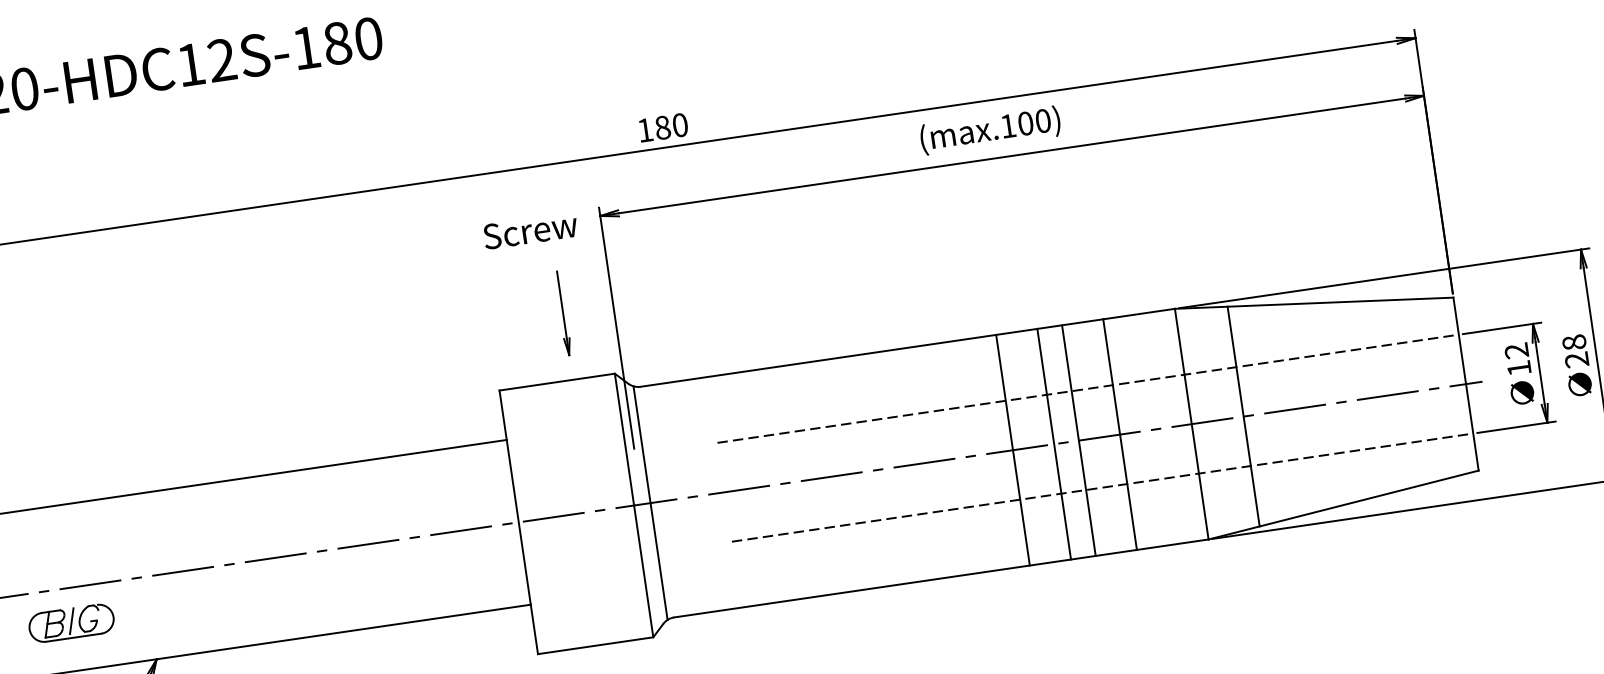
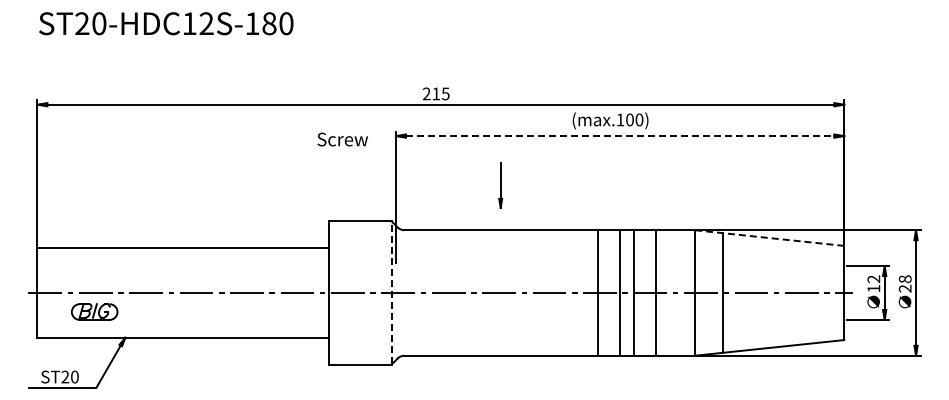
text: (661, 127) -> (435, 93), 180 -> 215
line: (1012, 156) -> (620, 136), solid -> dashed
text: (530, 230) -> (342, 139), moved
line: (1313, 304) -> (769, 238), solid -> dashed
part: (562, 314) -> (500, 185), moved
line: (1088, 389) -> (642, 266), removed
line: (1102, 486) -> (642, 319), removed
line: (650, 502) -> (400, 292), removed
line: (633, 504) -> (391, 292), solid -> dashed
part: (71, 622) -> (94, 311), moved

